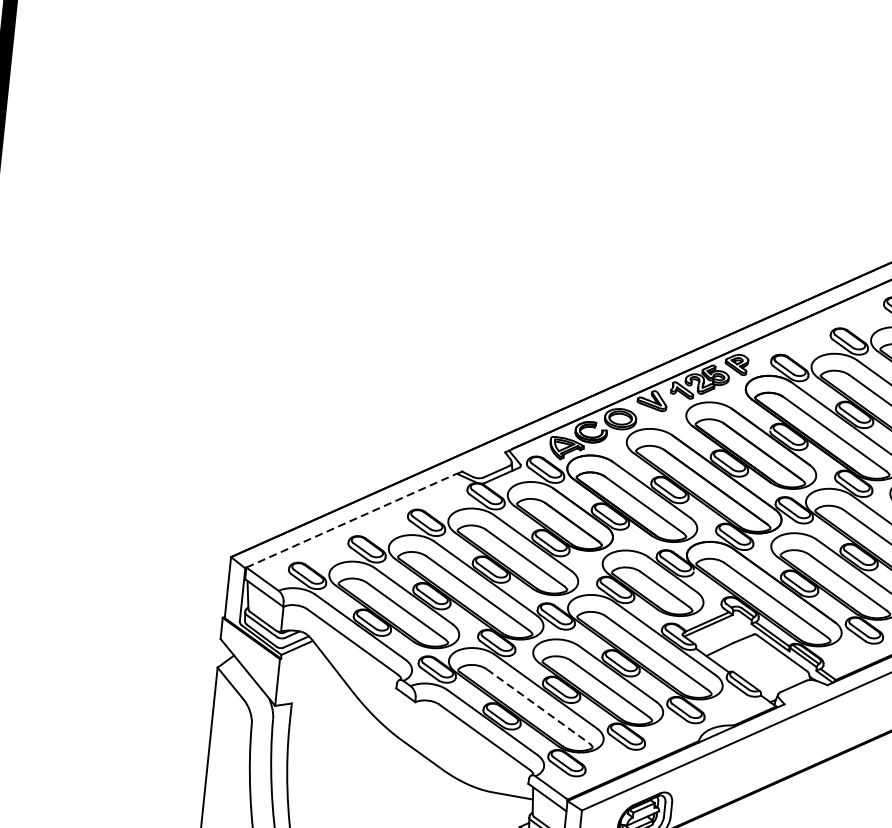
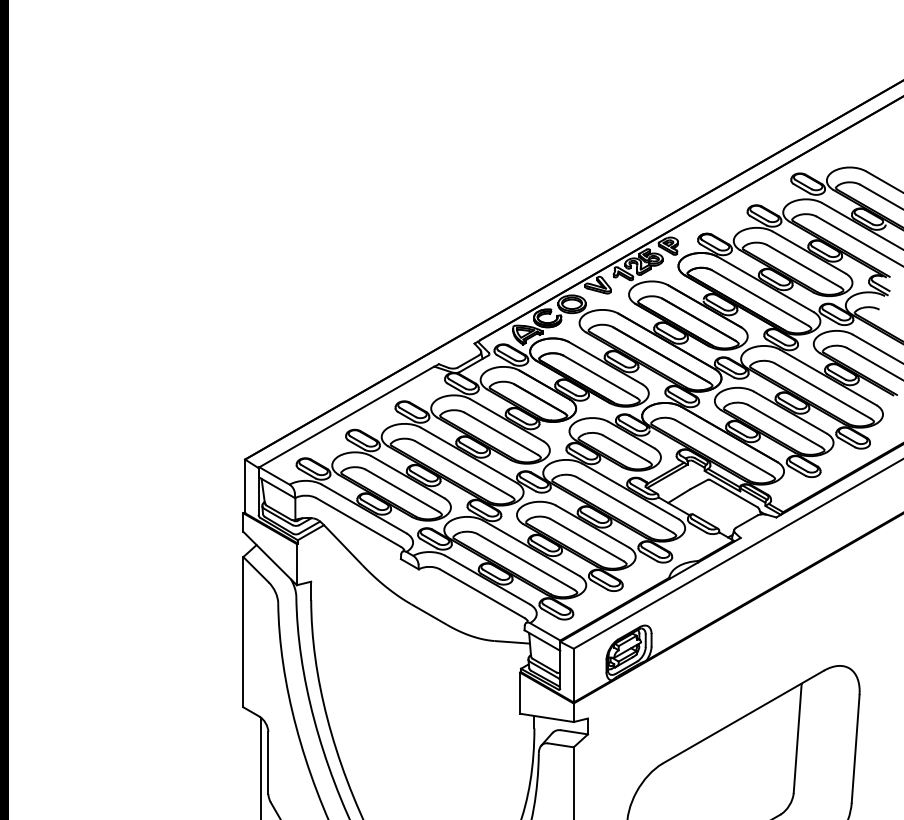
line: (351, 521) -> (346, 417), dashed -> solid
line: (538, 707) -> (526, 562), dashed -> solid

